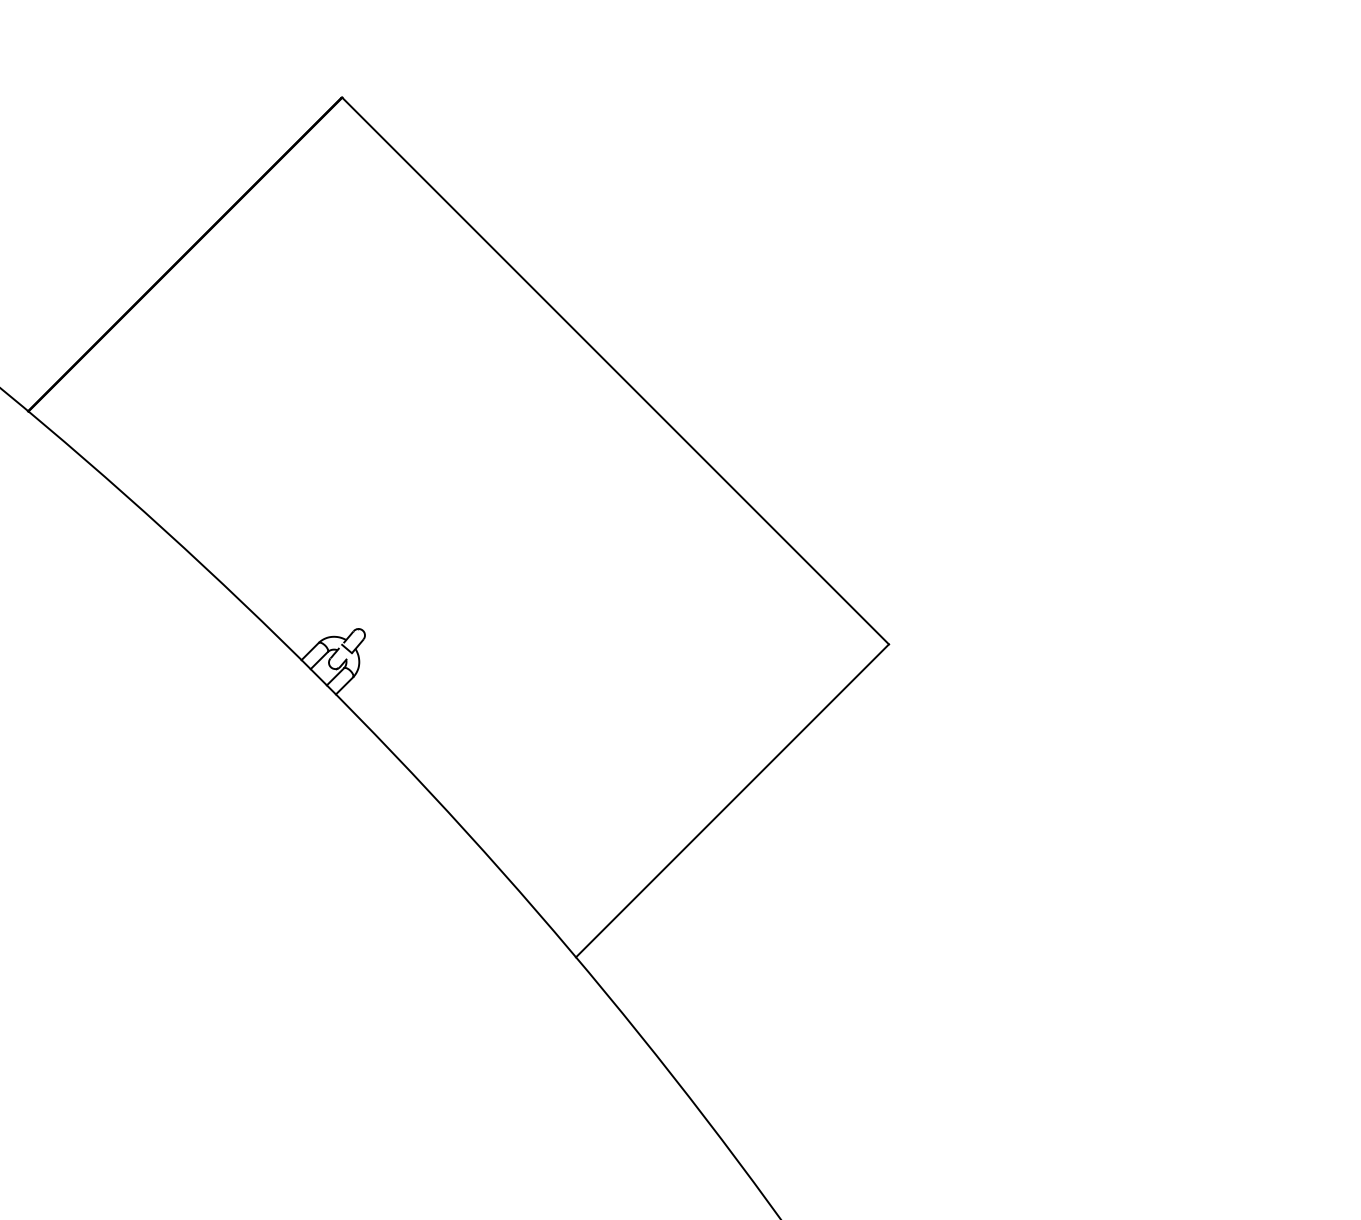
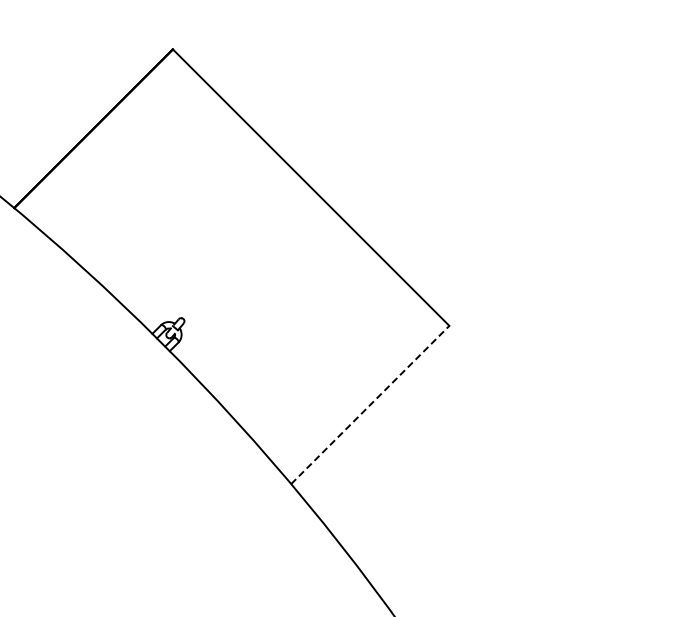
line: (732, 801) -> (370, 405), solid -> dashed

